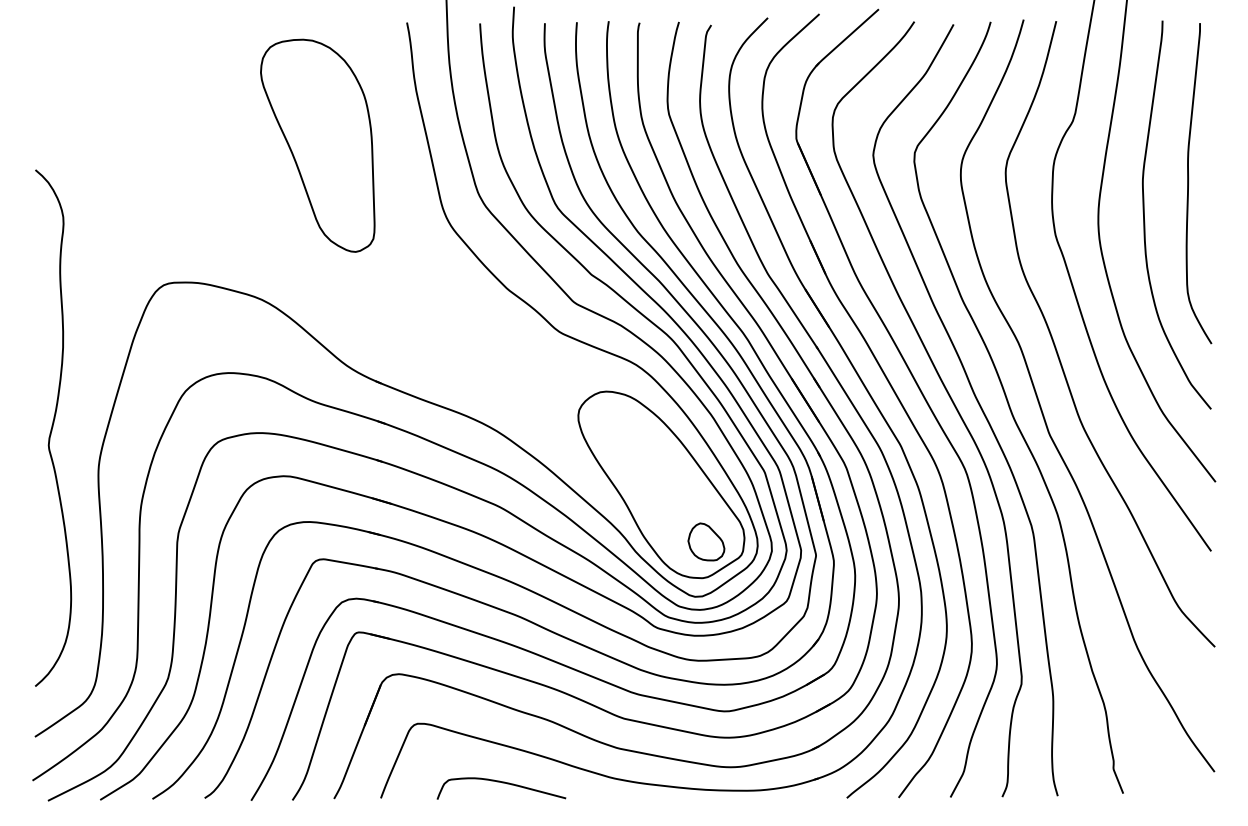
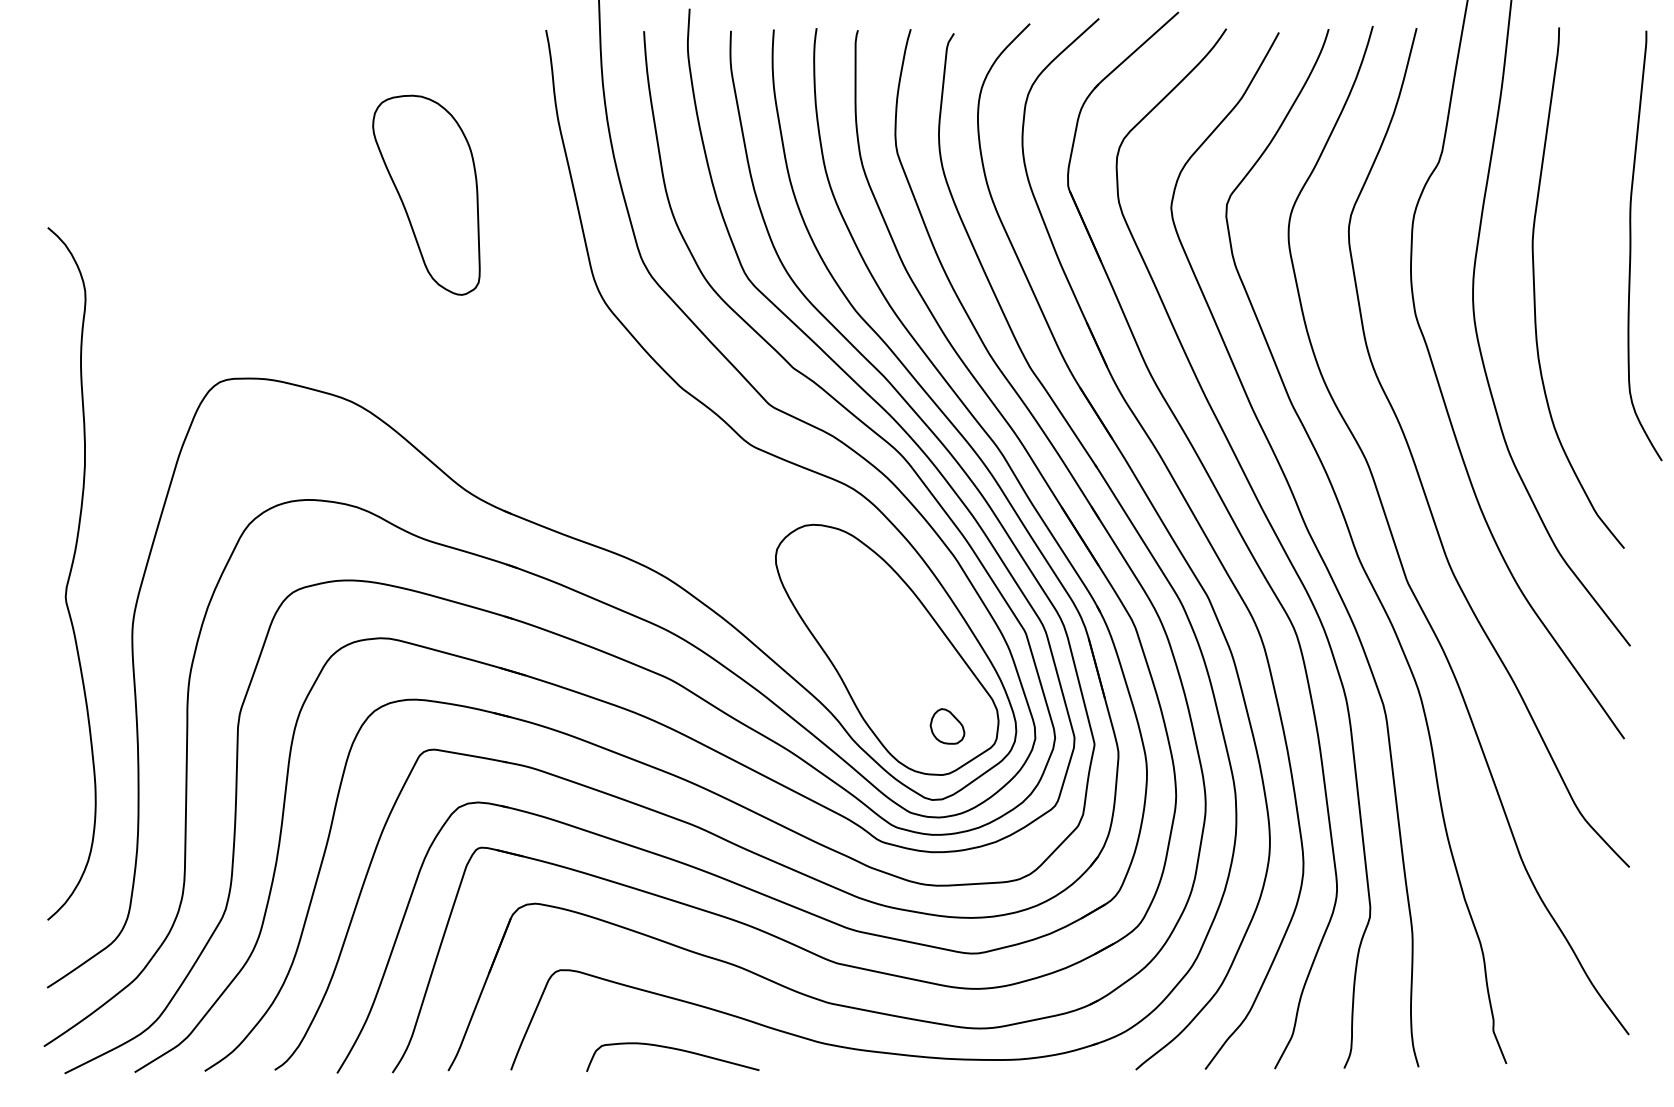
part: (317, 146) -> (426, 195), size x0.7
curve: (1188, 183) -> (1631, 245), moved
part: (706, 542) -> (947, 726), size x0.7

